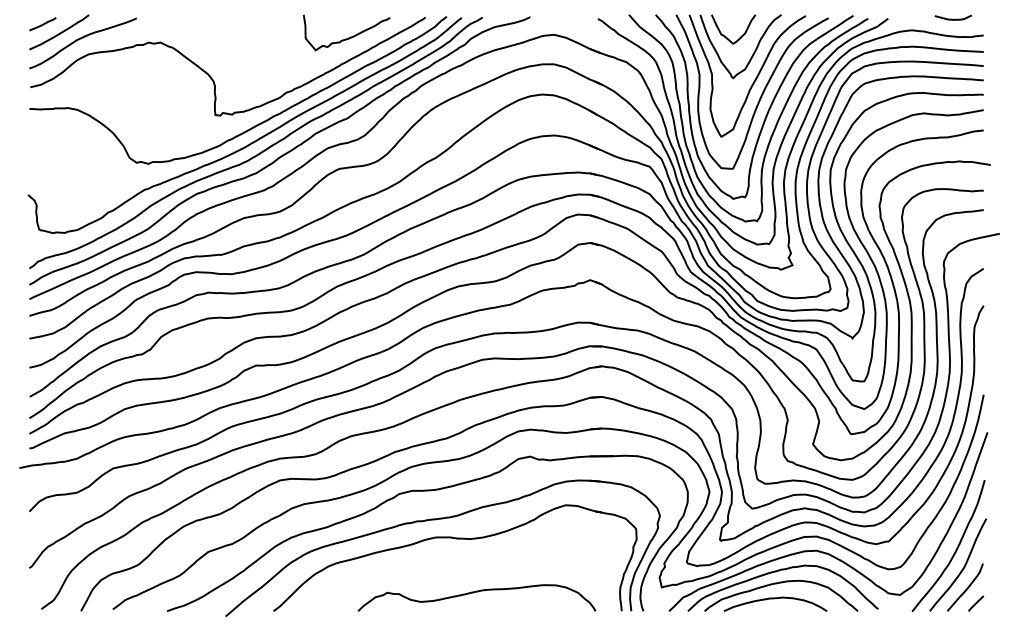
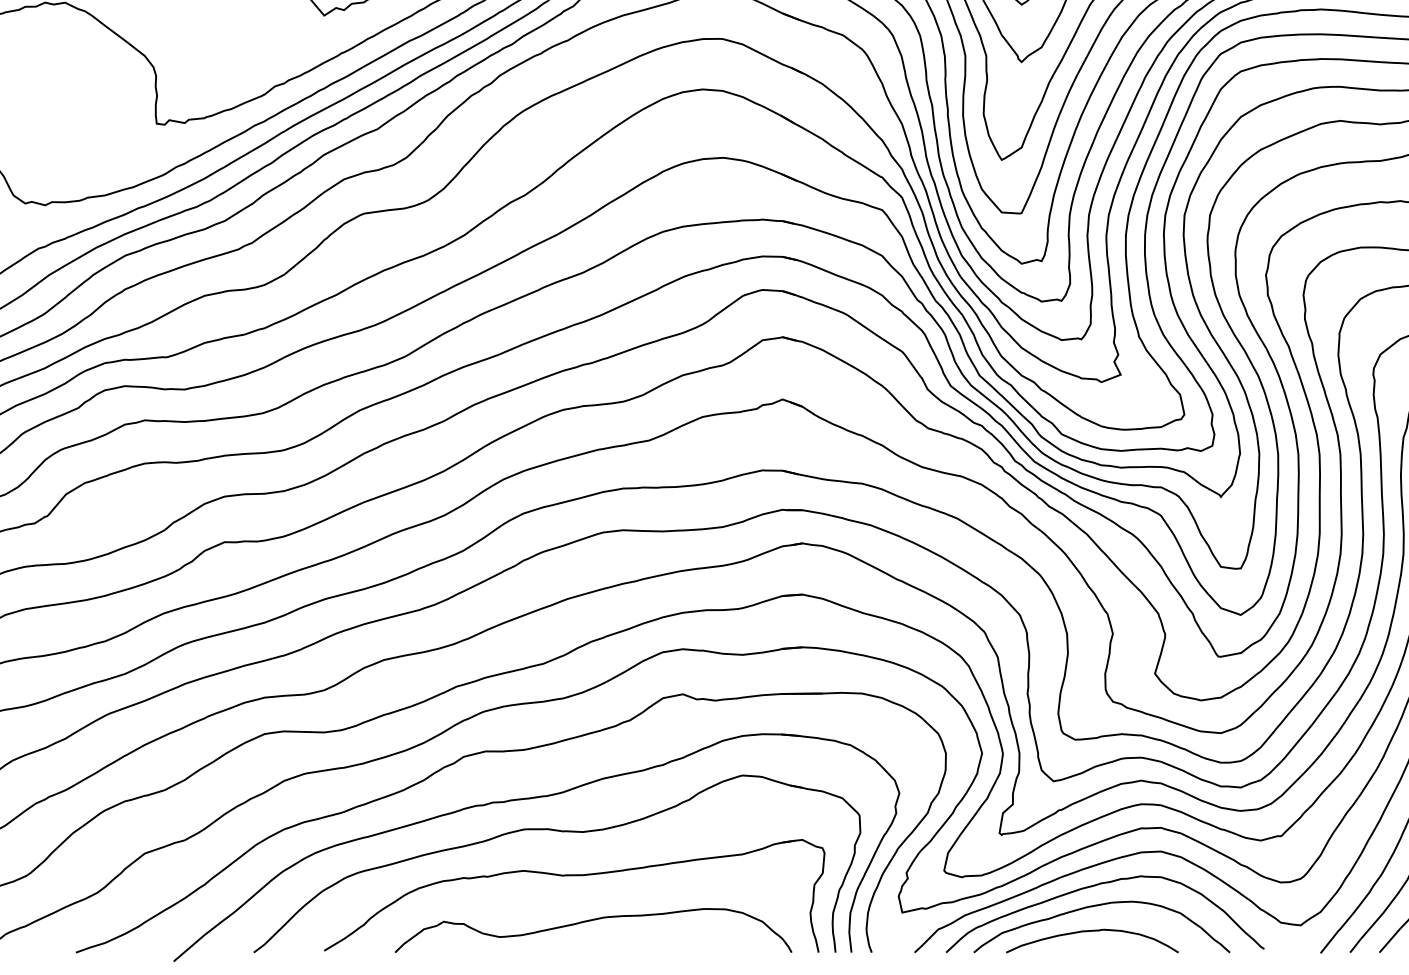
part: (465, 565) -> (574, 876), added

